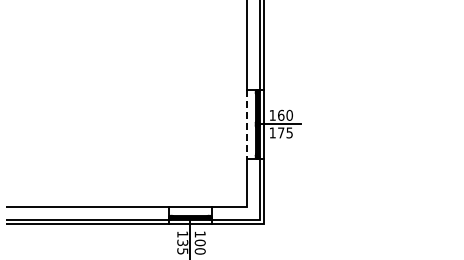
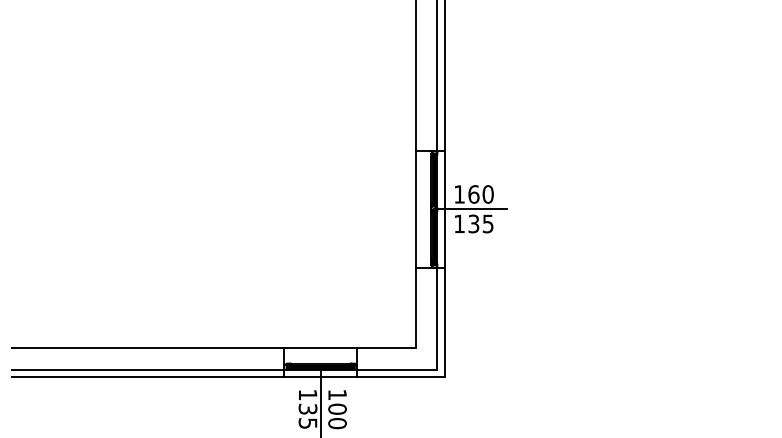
line: (246, 124) -> (415, 209), dashed -> solid
text: (281, 132) -> (474, 223), 175 -> 135

